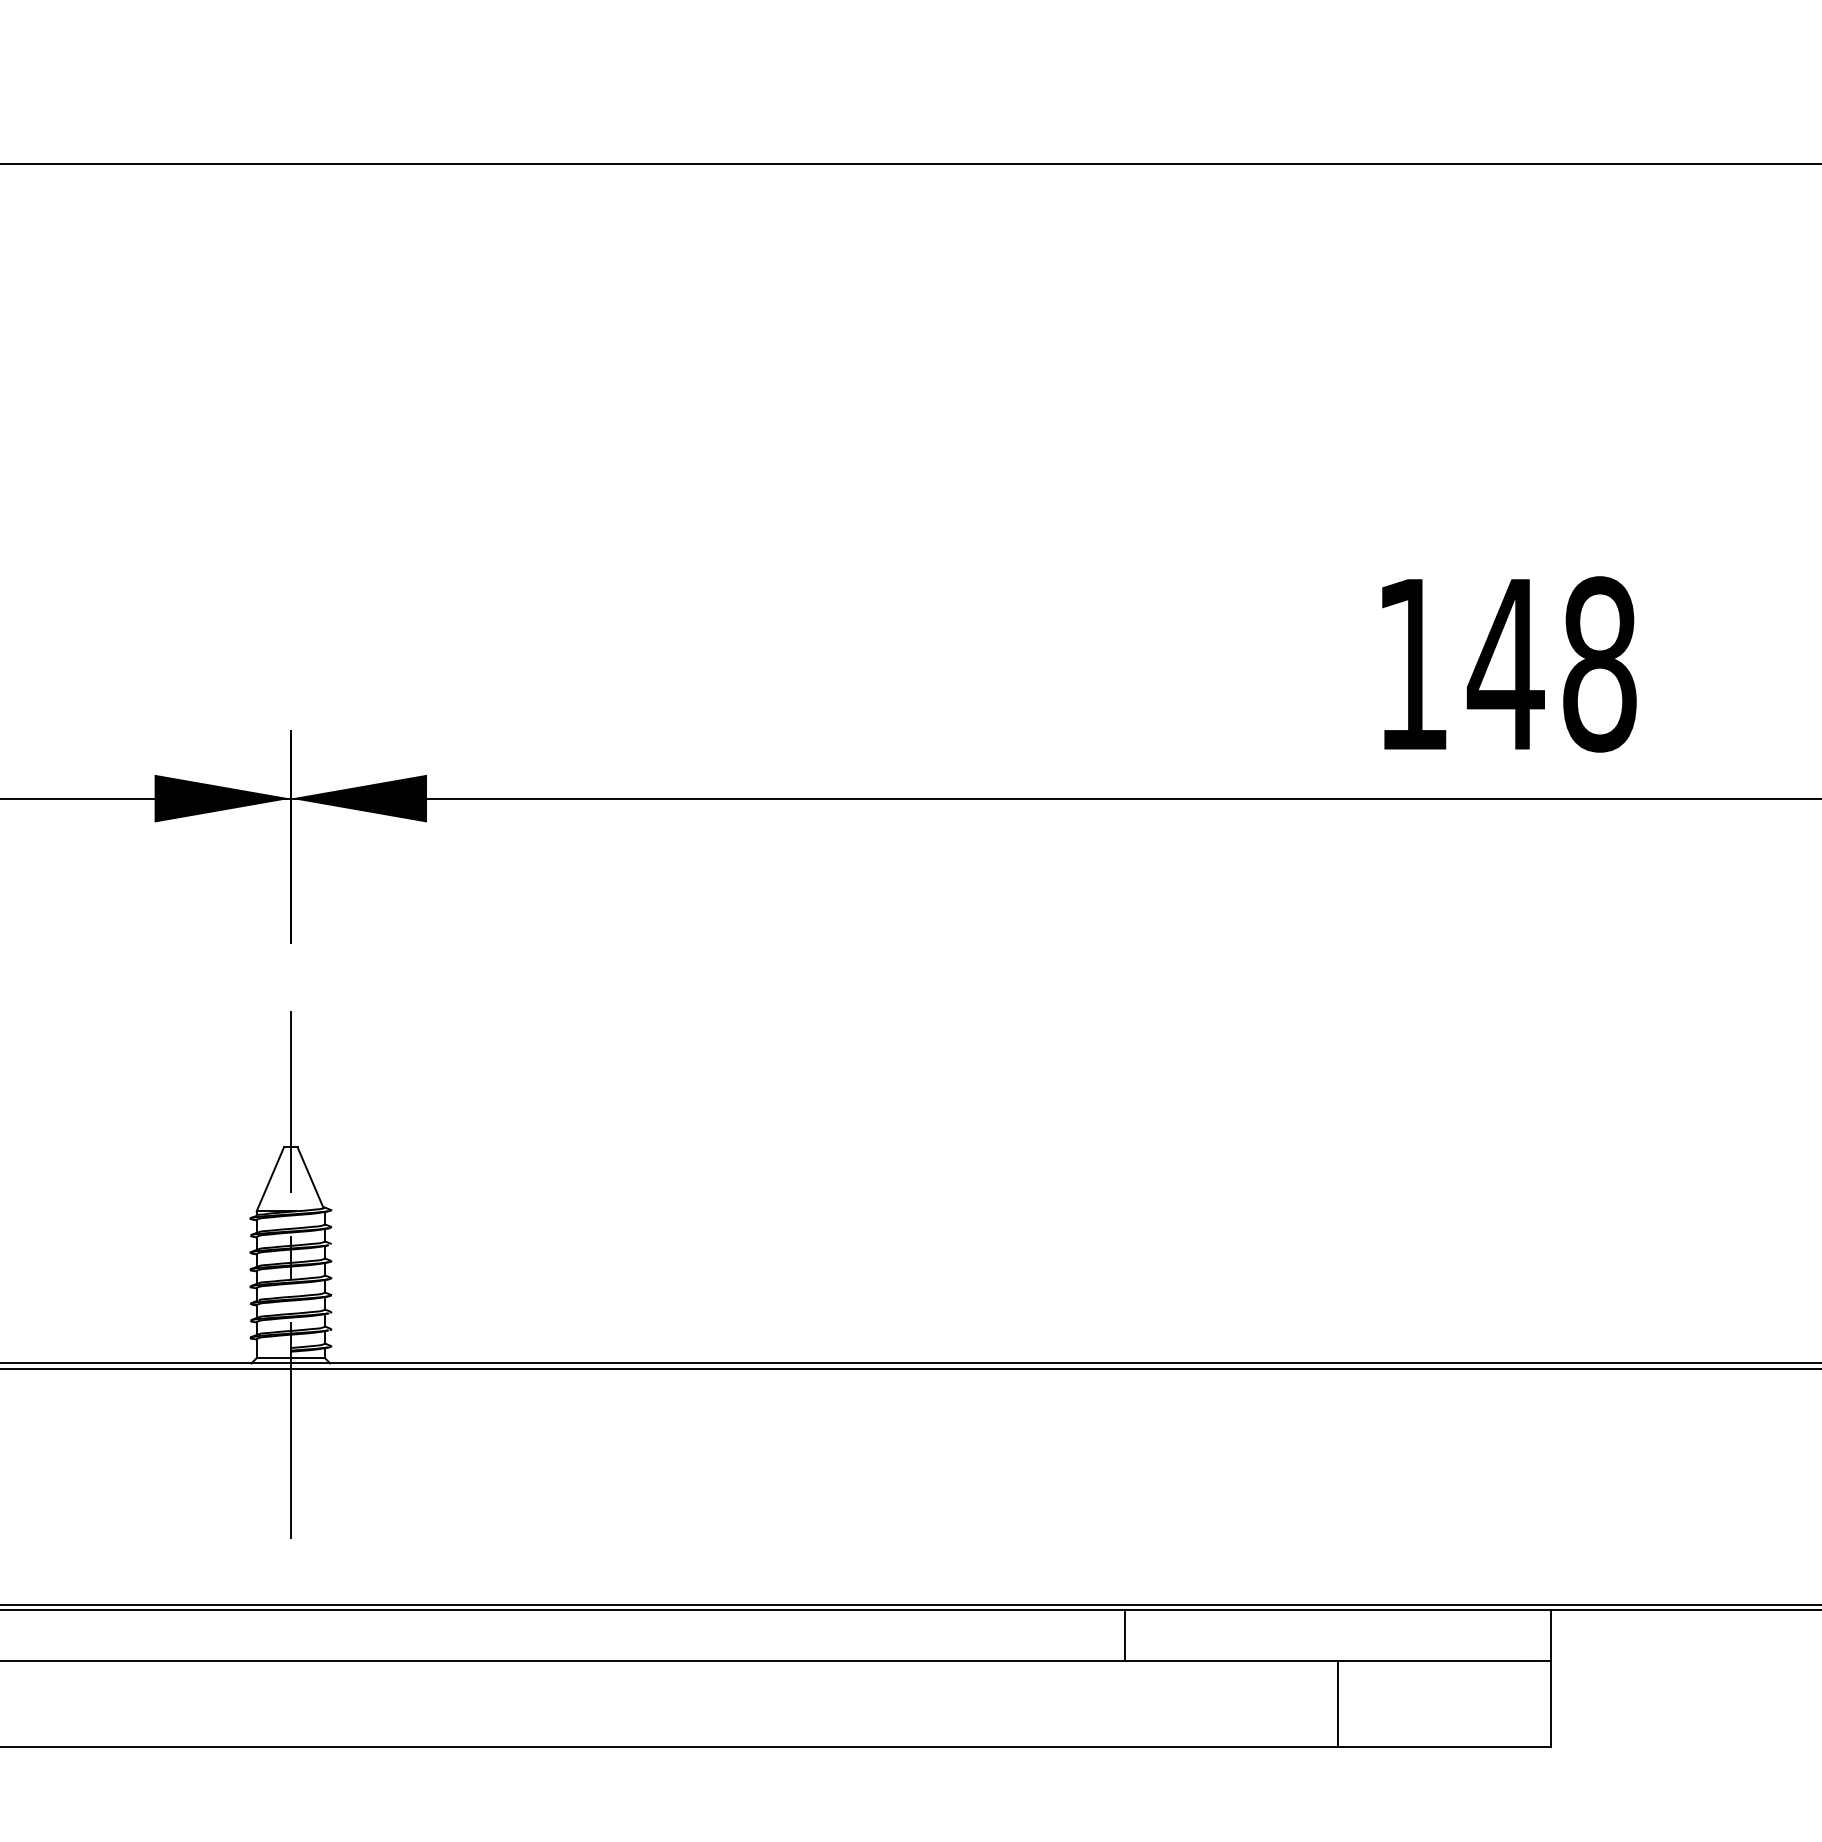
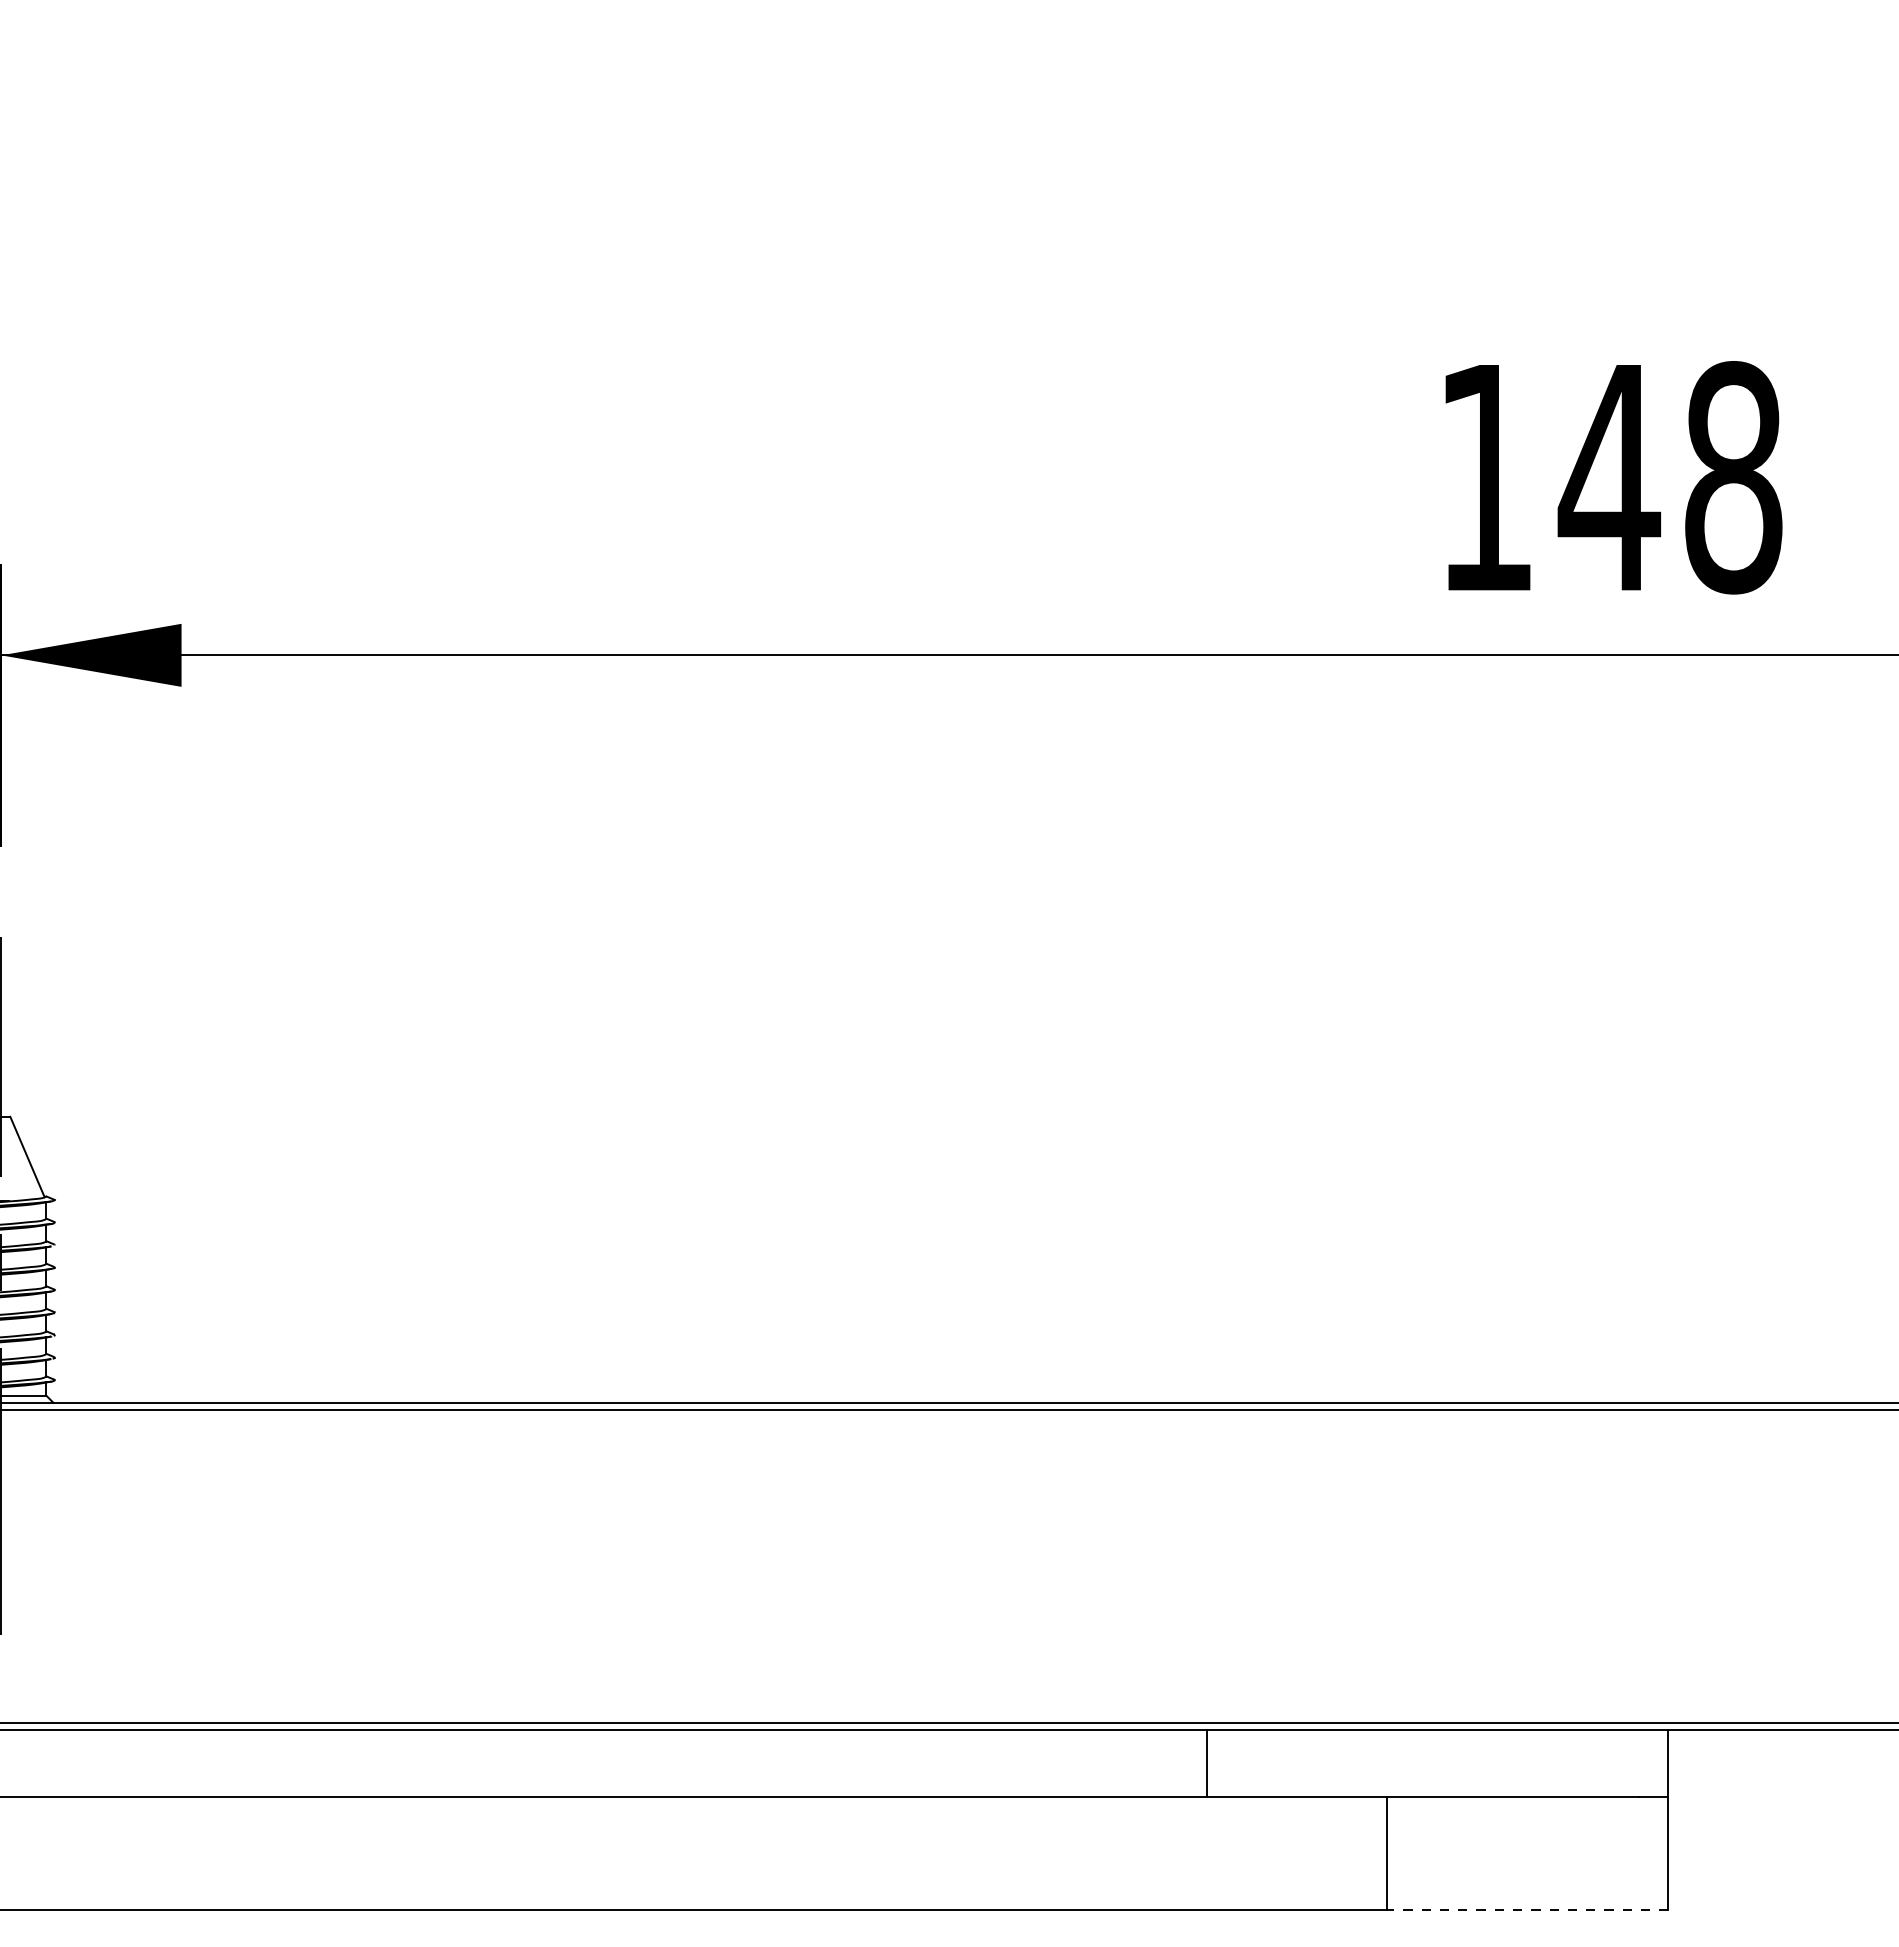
line: (1124, 1635) -> (1206, 1762), moved
line: (1443, 1746) -> (1526, 1909), solid -> dashed

